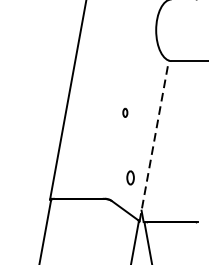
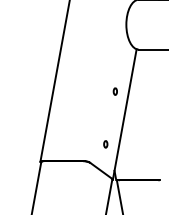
part: (124, 112) -> (114, 91), moved
line: (153, 141) -> (124, 114), dashed -> solid
part: (130, 178) -> (105, 144), size x0.62

